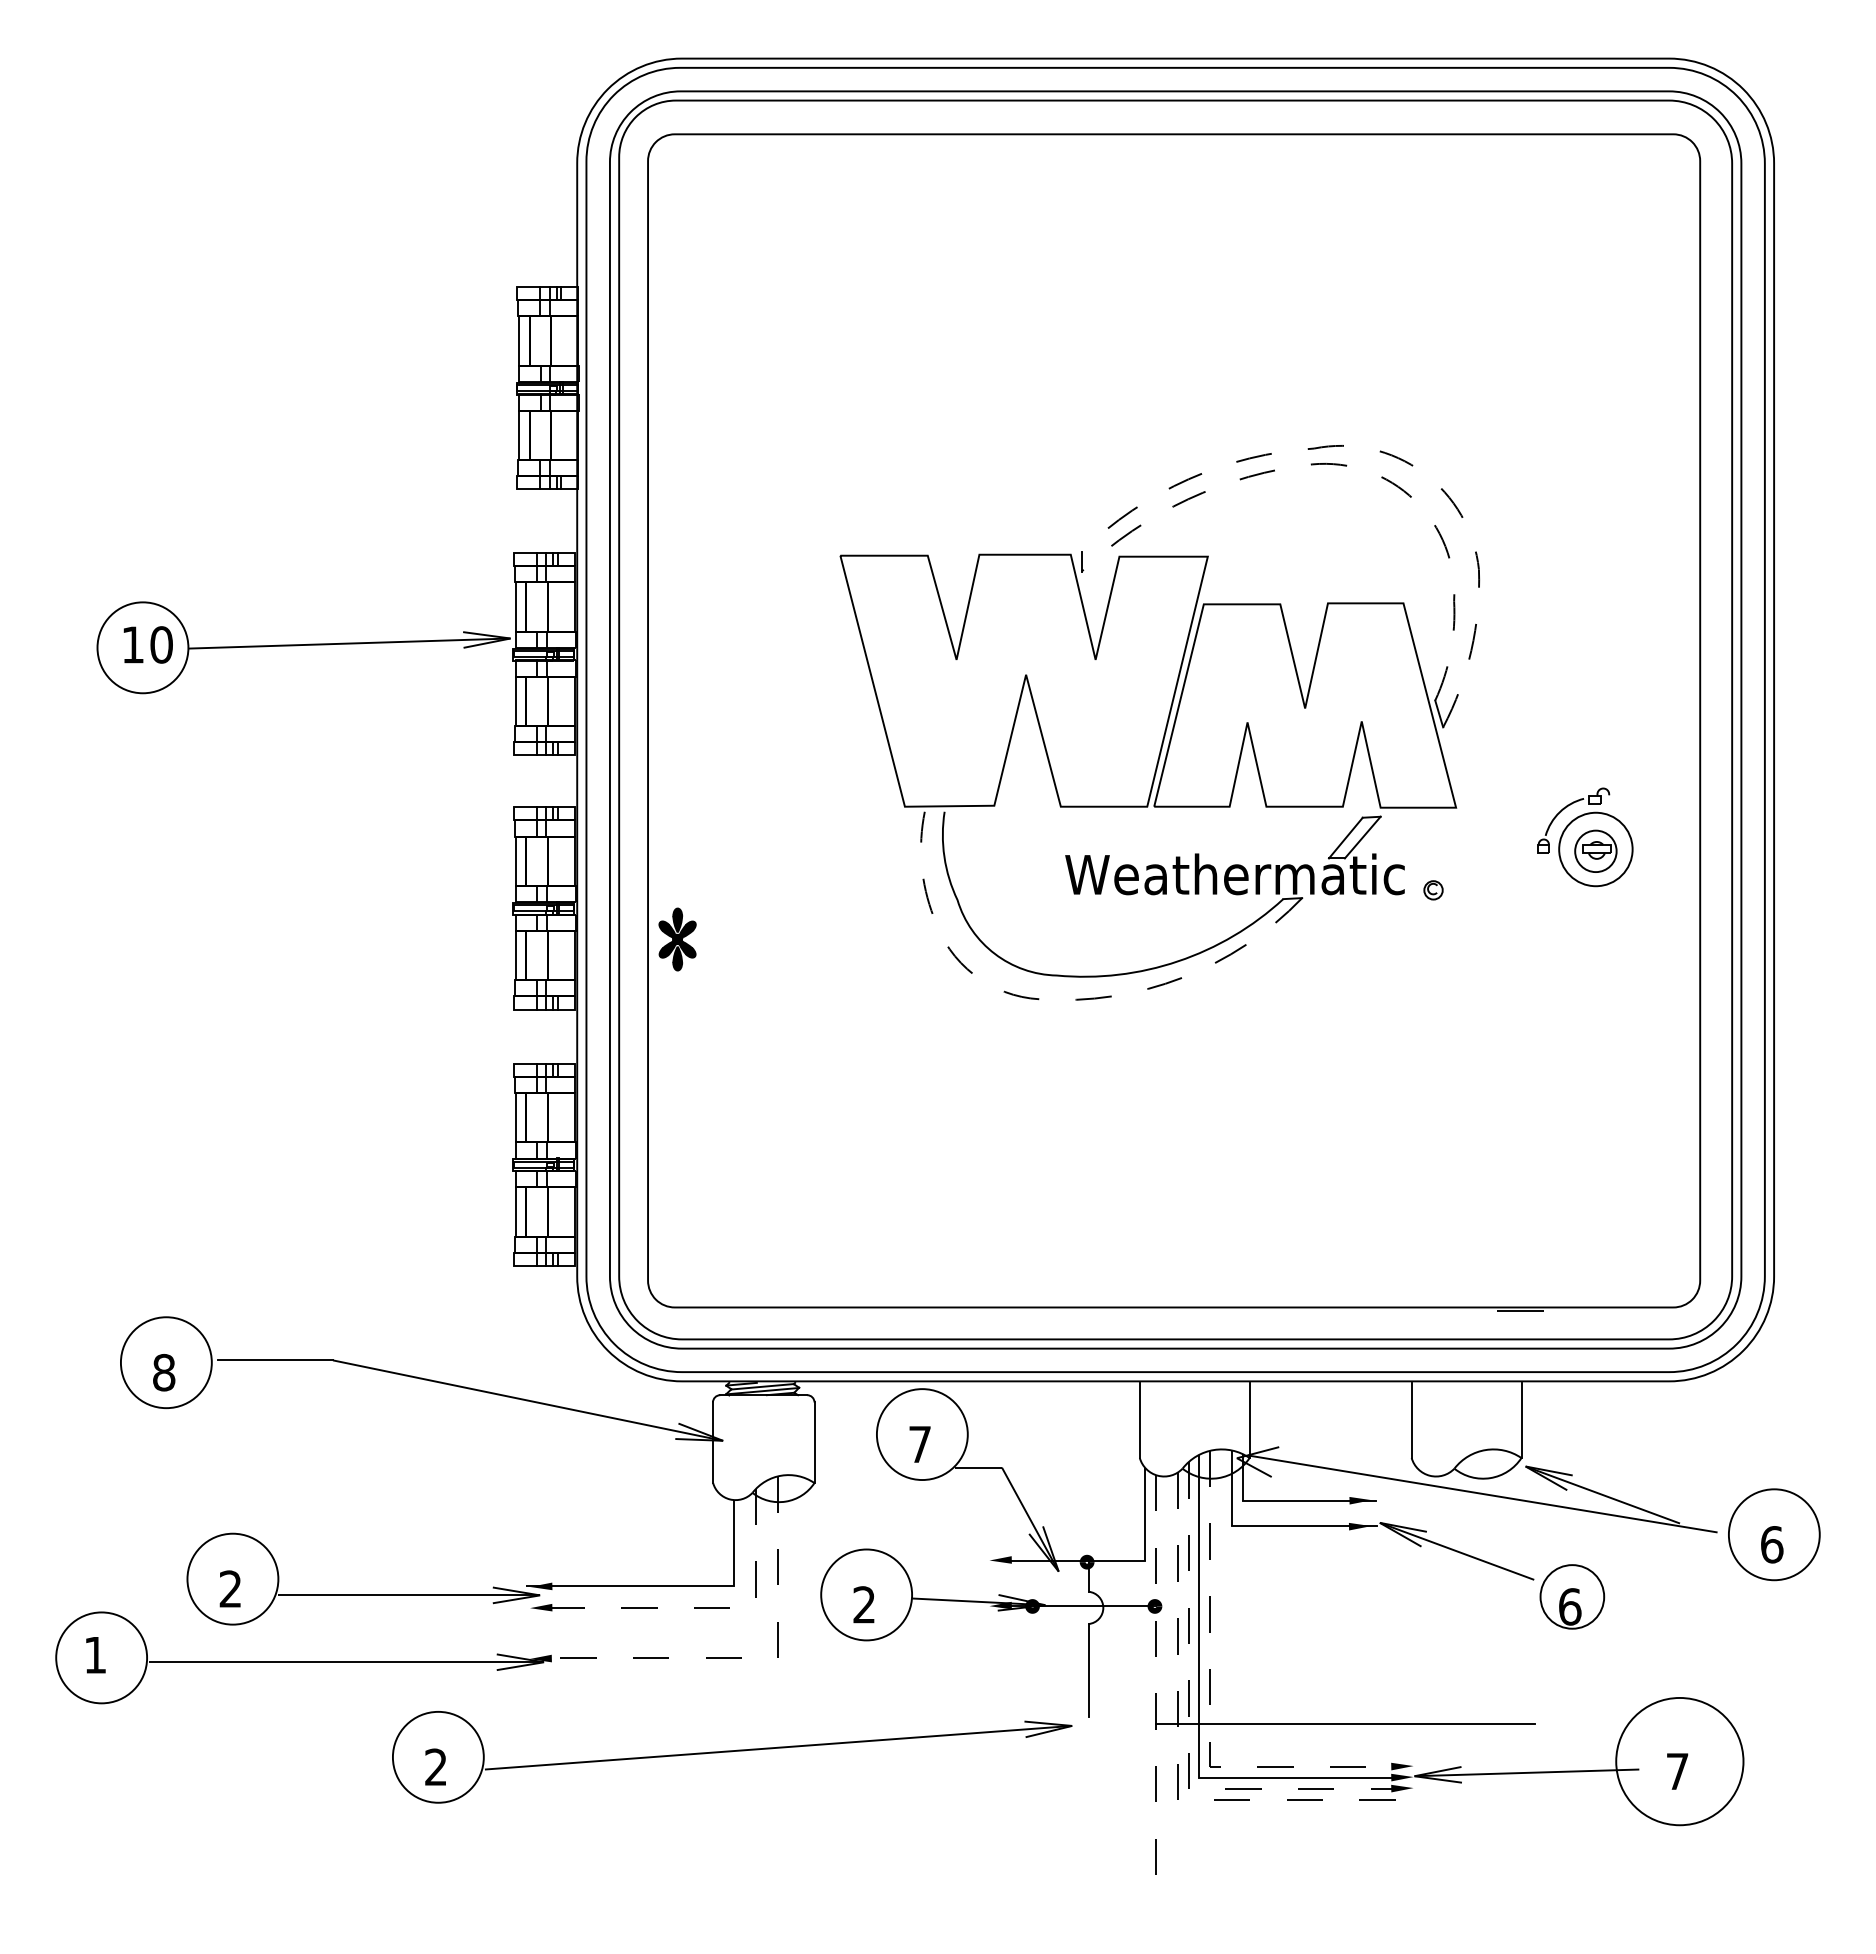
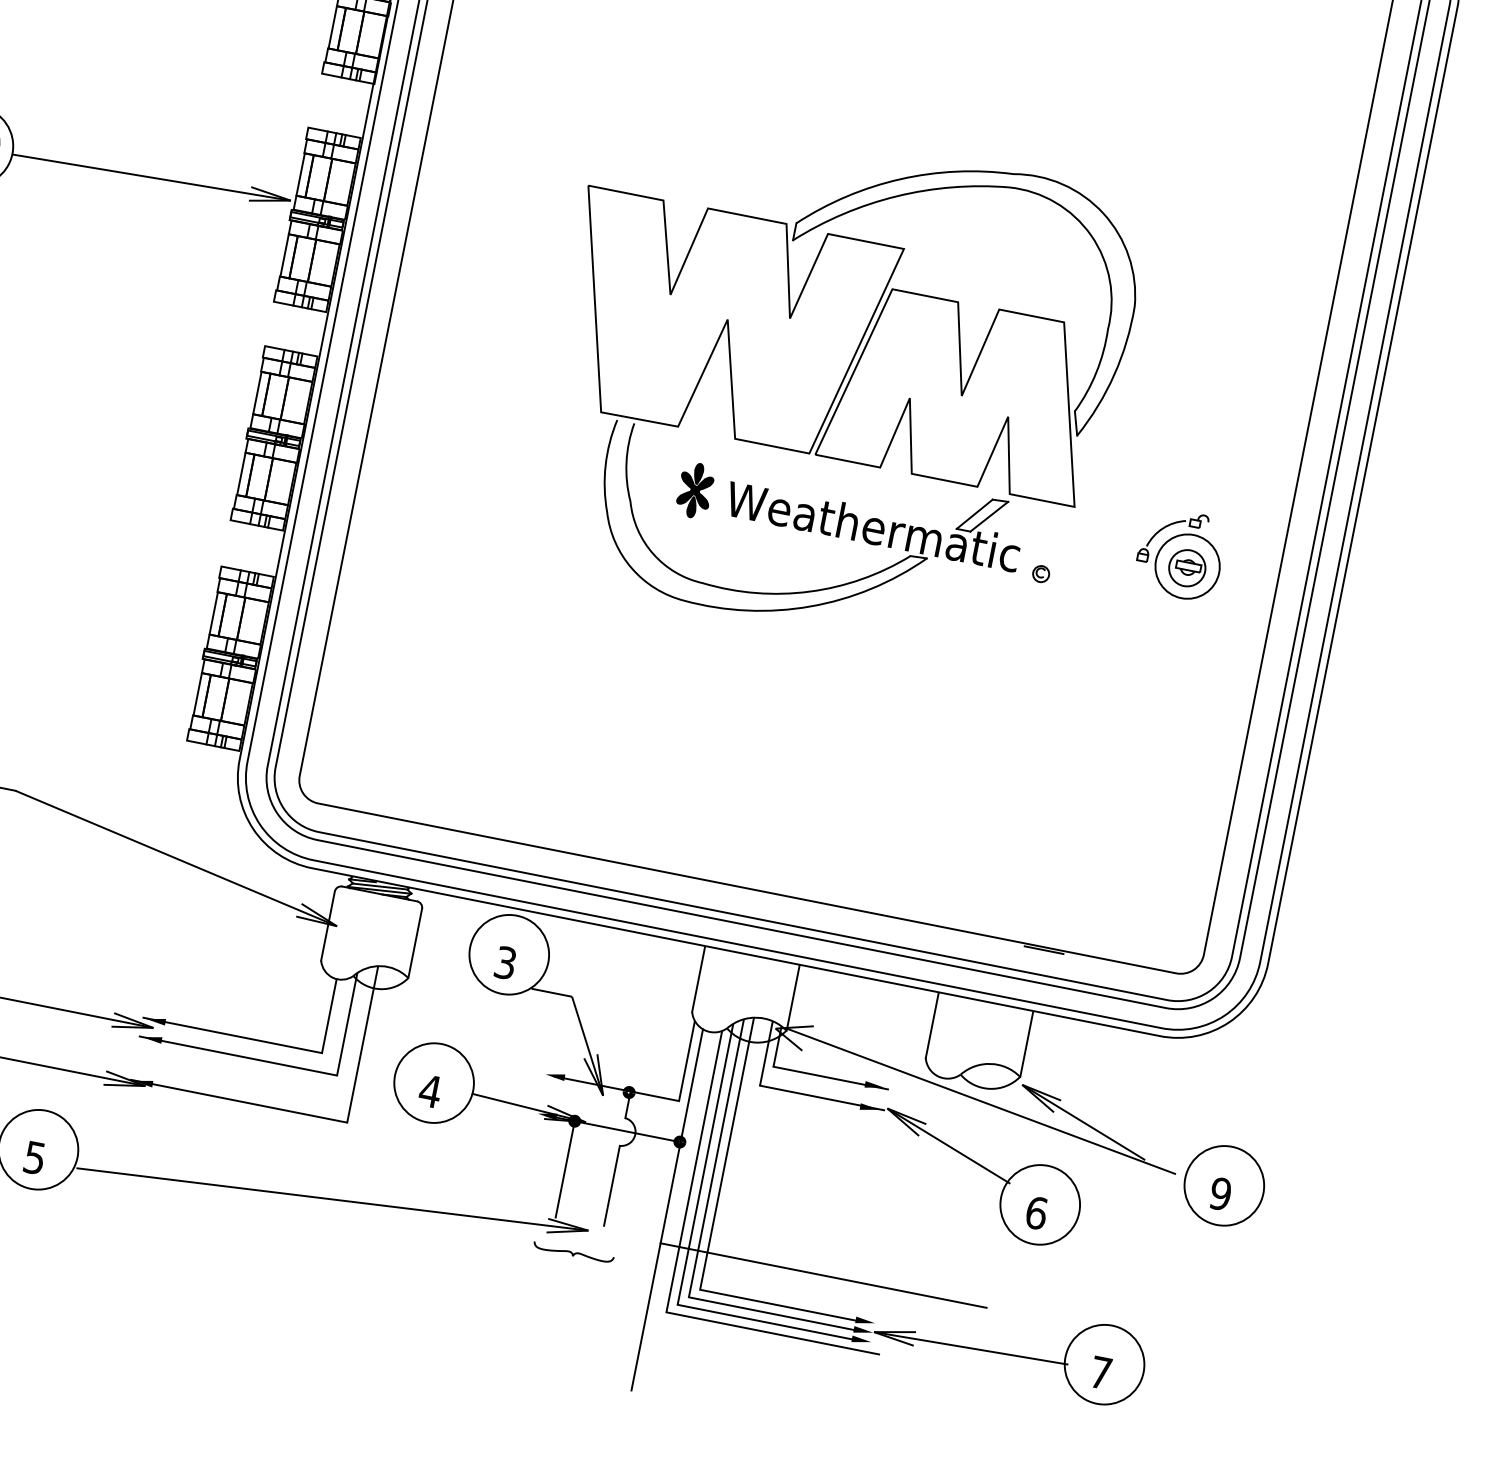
line: (1389, 454) -> (1077, 192), dashed -> solid
line: (1349, 466) -> (1041, 195), dashed -> solid
part: (677, 939) -> (695, 490), moved
line: (1055, 999) -> (697, 603), dashed -> solid
text: (919, 1444) -> (505, 962), 7 -> 3
text: (1771, 1544) -> (1220, 1193), 6 -> 9
circle: (1571, 1596) -> (1039, 1204), size x1.43
text: (864, 1604) -> (430, 1090), 2 -> 4
line: (701, 1608) -> (289, 1066), dashed -> solid
line: (743, 1658) -> (317, 1116), dashed -> solid
line: (1032, 1662) -> (565, 1169), added
line: (1155, 1685) -> (666, 1210), dashed -> solid
line: (1210, 1704) -> (710, 1235), dashed -> solid
line: (1188, 1731) -> (687, 1255), dashed -> solid
part: (1060, 1754) -> (573, 1253), added
line: (1177, 1761) -> (672, 1279), dashed -> solid
circle: (1679, 1761) -> (1104, 1364), size x0.71
text: (435, 1767) -> (34, 1158), 2 -> 5

